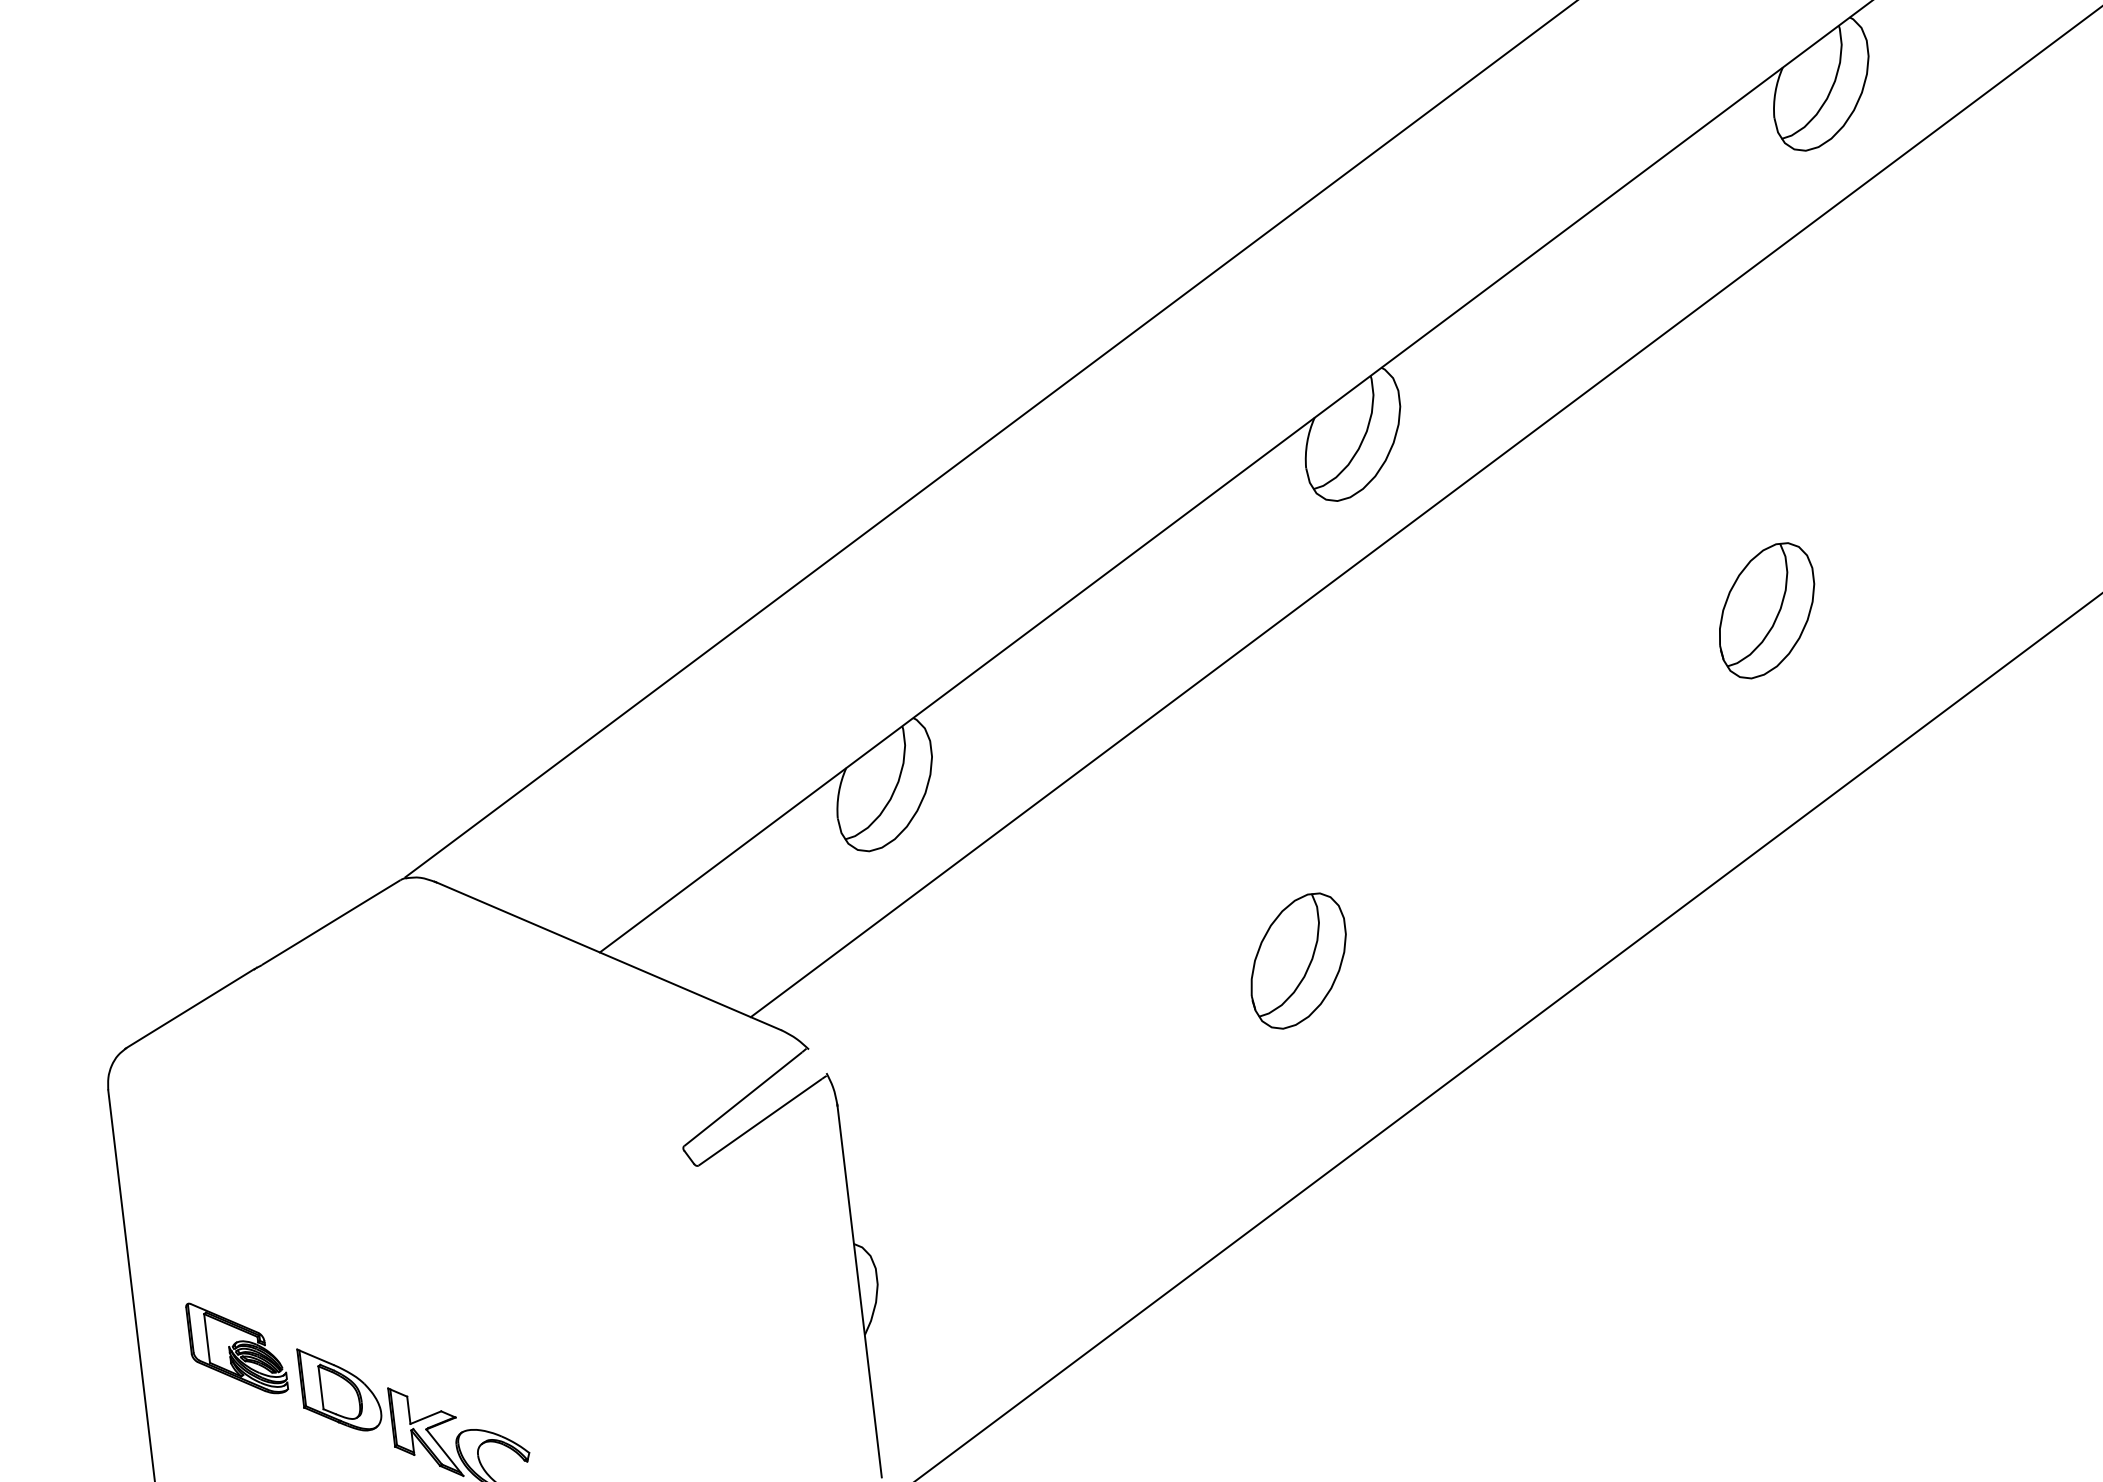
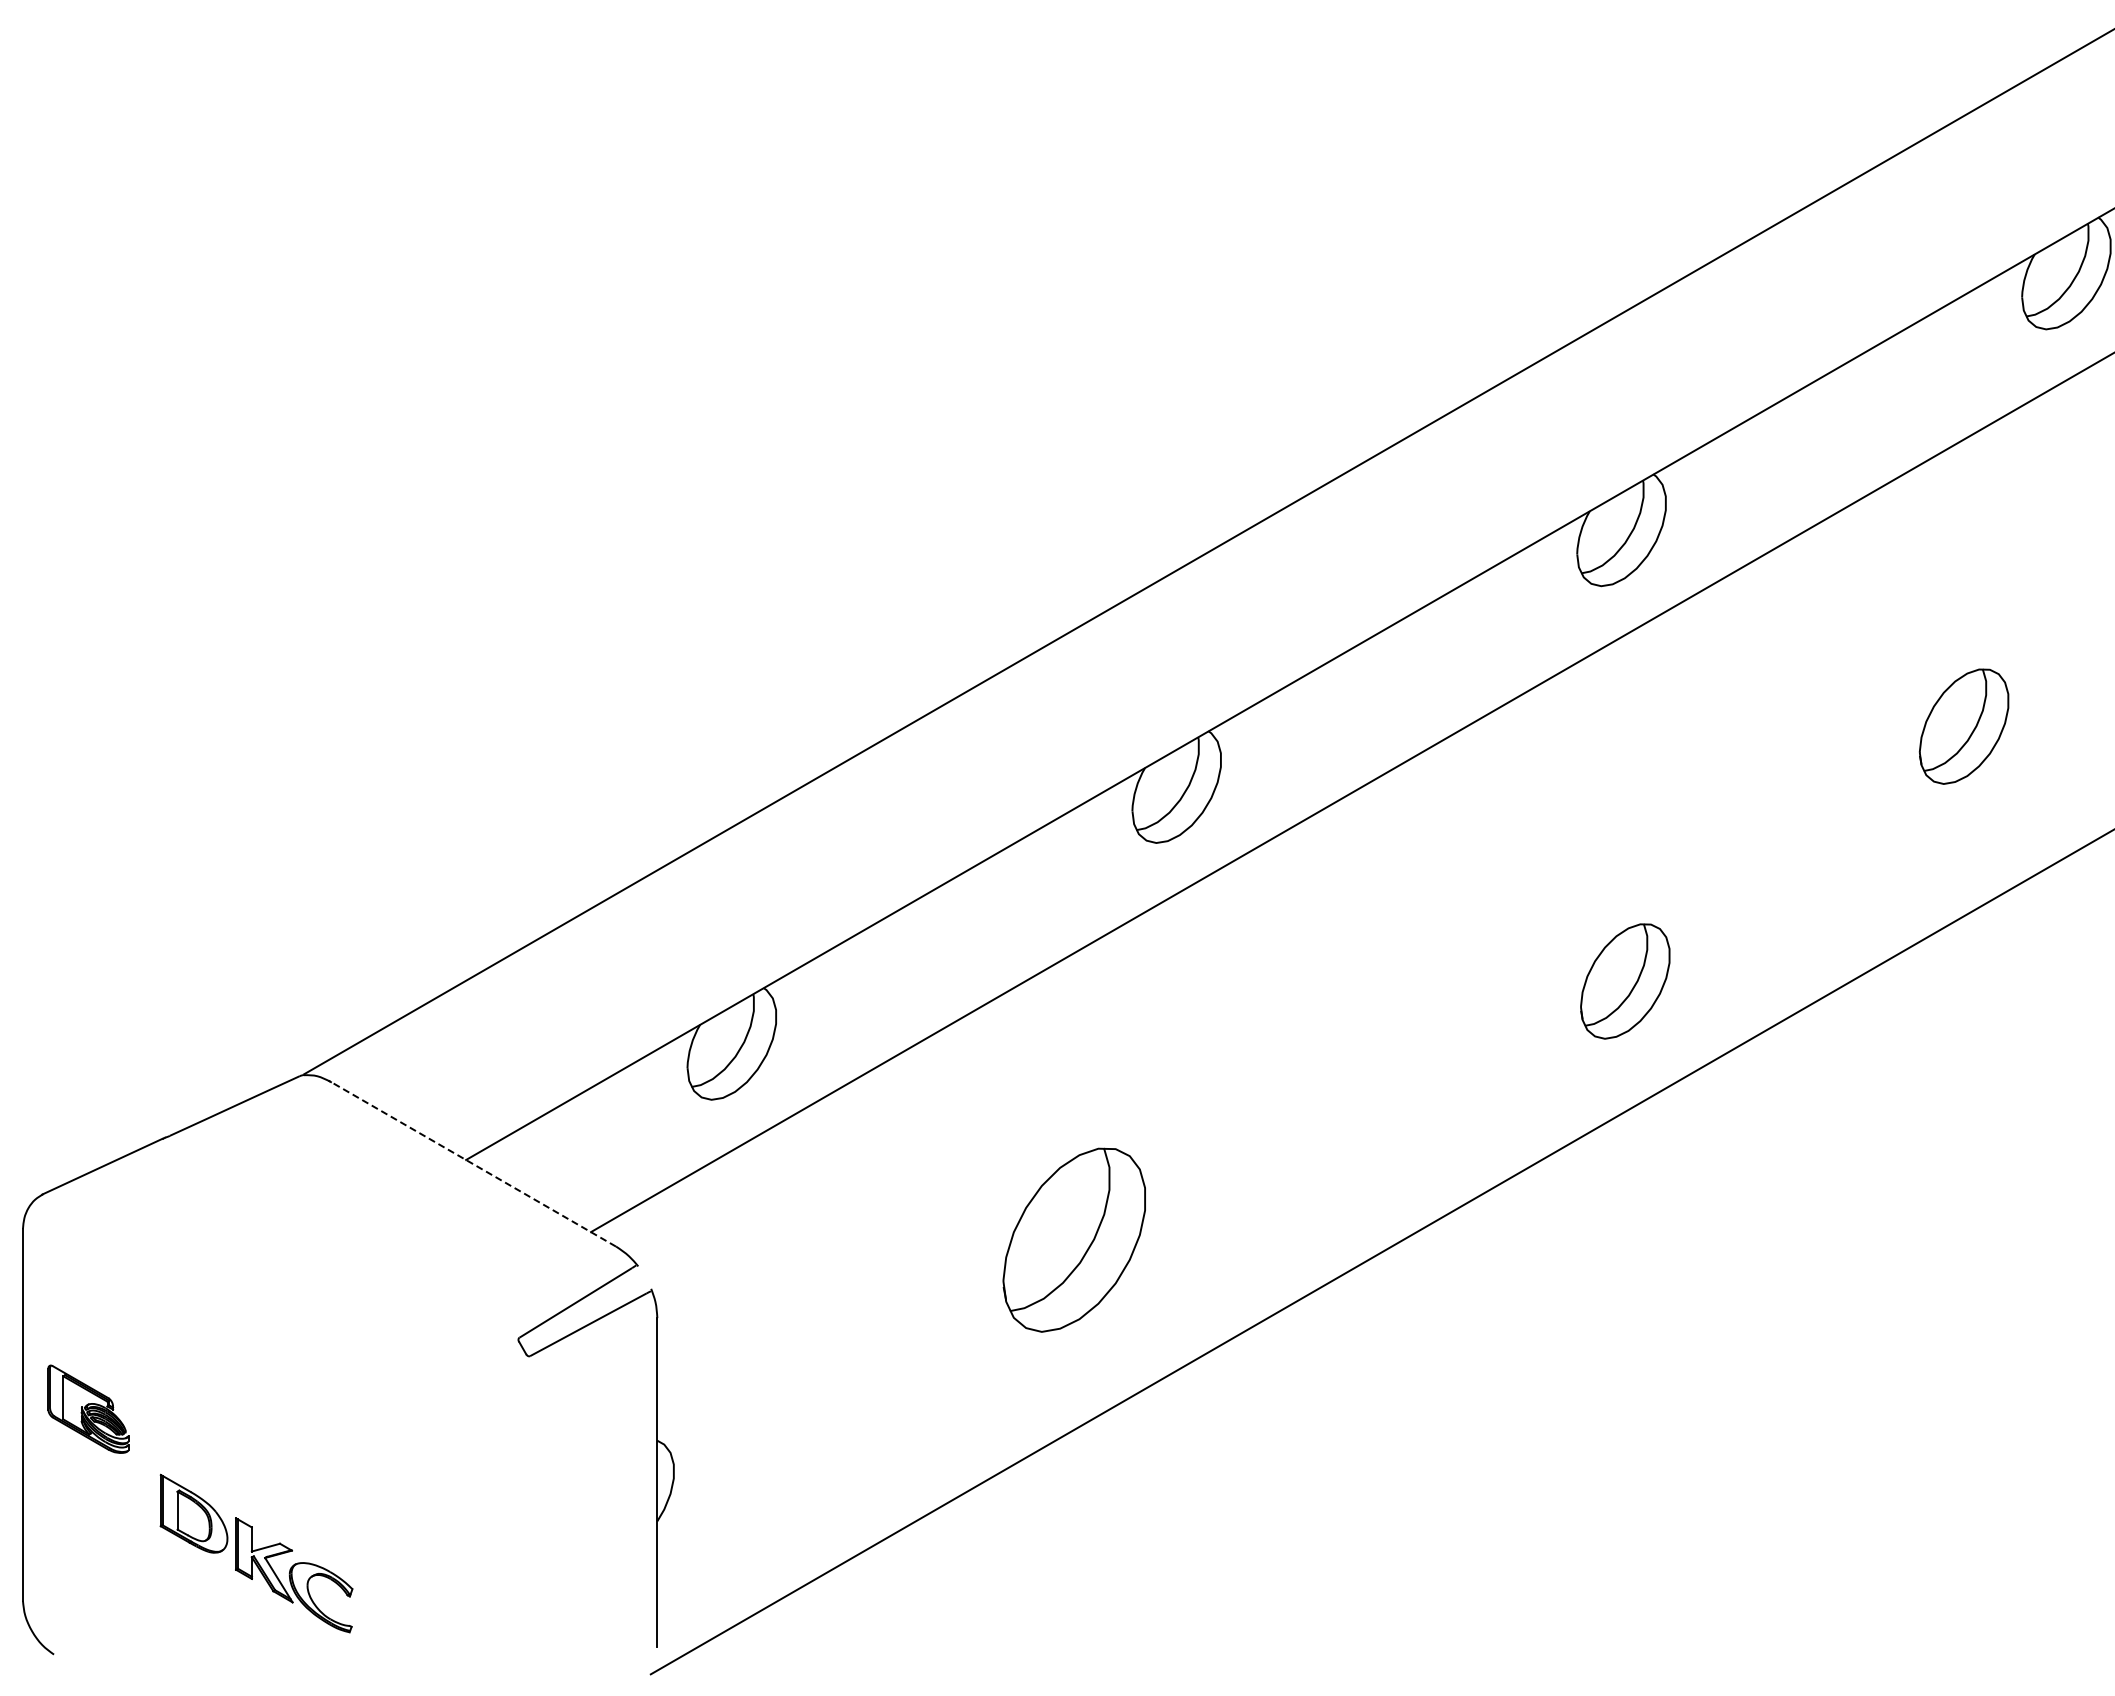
part: (1766, 610) -> (1625, 981), moved
line: (608, 956) -> (473, 1164), solid -> dashed
part: (1298, 961) -> (1074, 1240), size x1.6
part: (236, 1347) -> (88, 1408), moved

